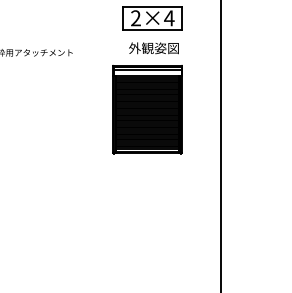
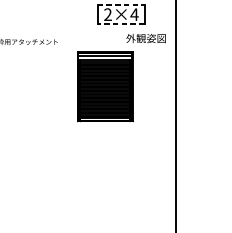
line: (152, 6) -> (121, 5), solid -> dashed
line: (152, 30) -> (121, 24), solid -> dashed
text: (153, 48) -> (145, 38), moved
part: (147, 109) -> (105, 87), moved

